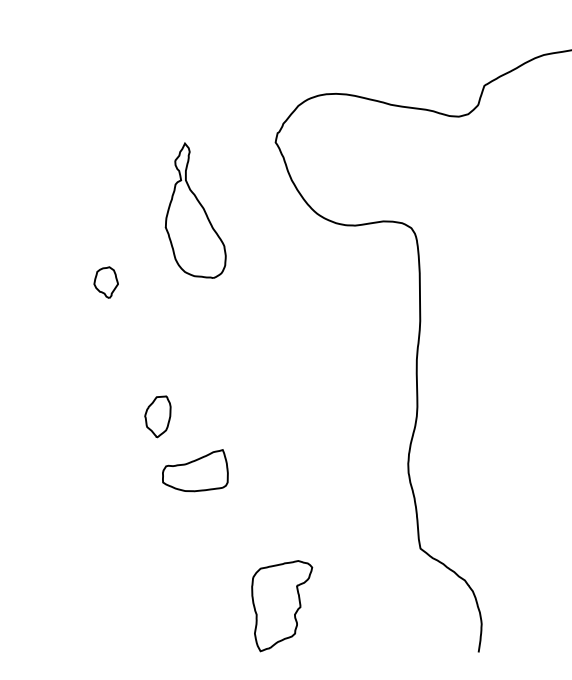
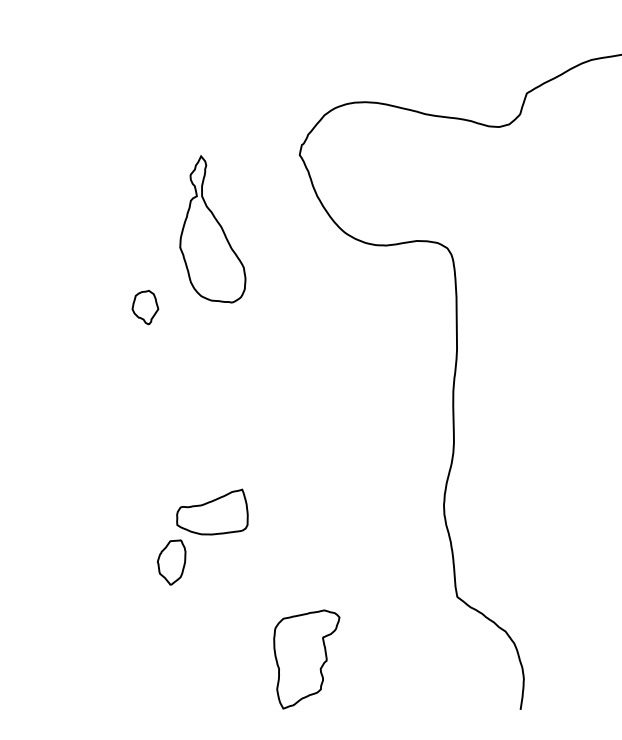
part: (106, 282) -> (145, 307), moved
part: (157, 416) -> (171, 562), moved

